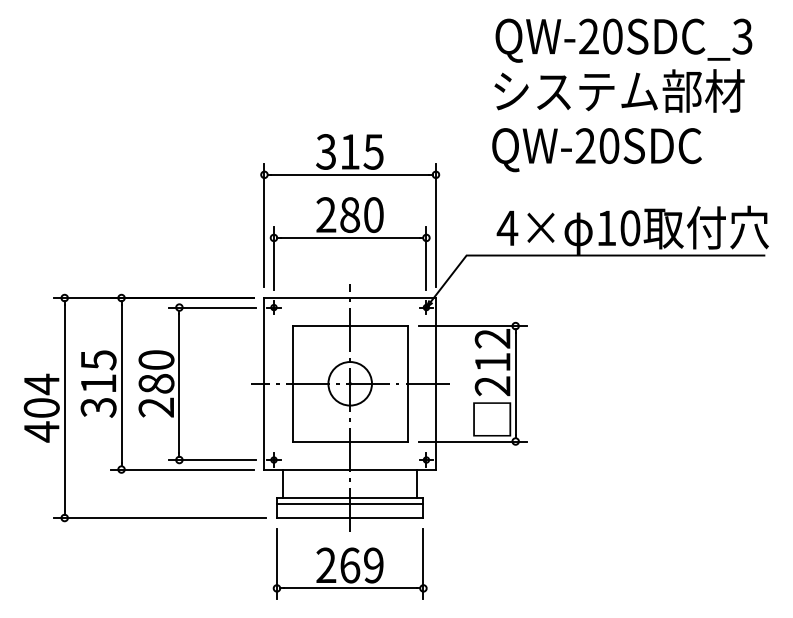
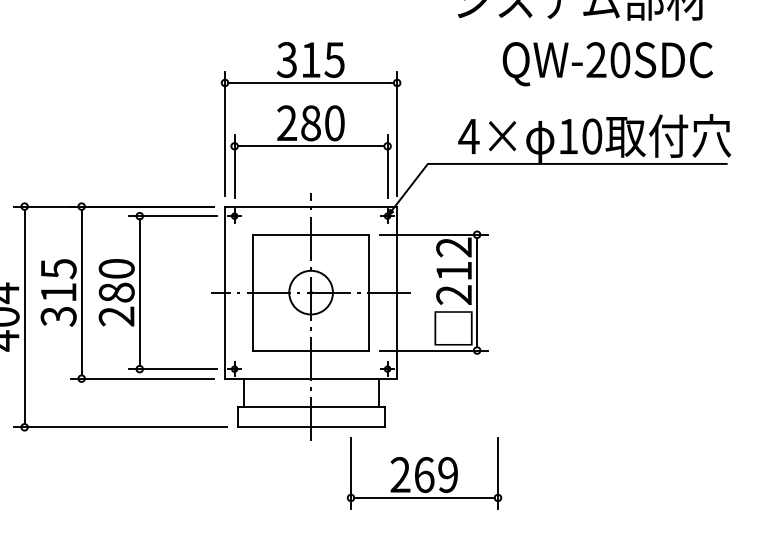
text: (596, 150) -> (607, 64), moved
line: (349, 503) -> (310, 412), removed
part: (349, 563) -> (423, 472), moved

